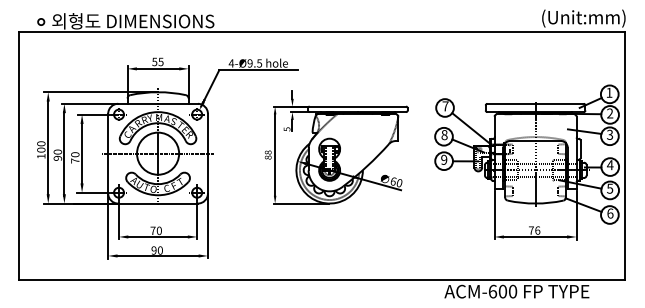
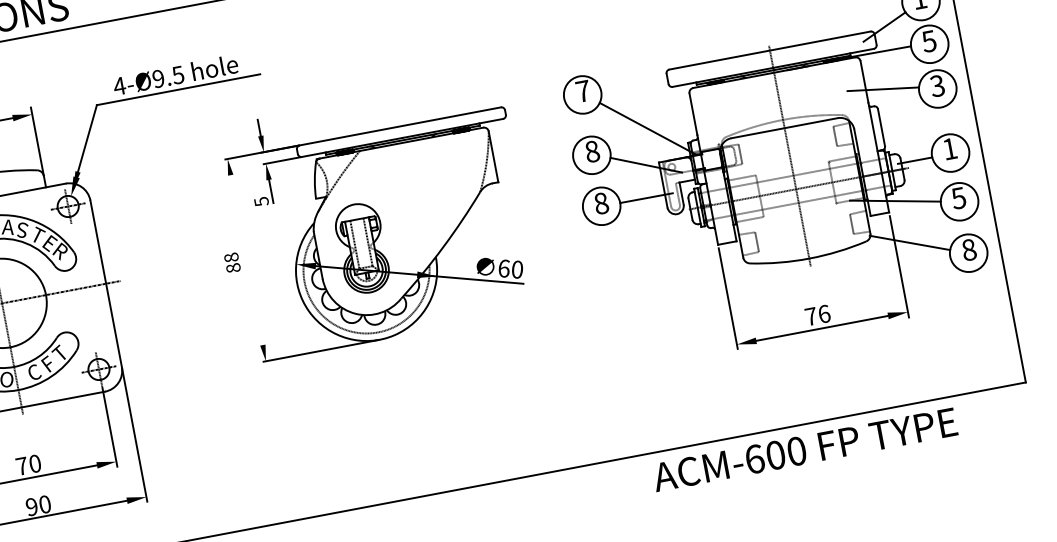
text: (610, 113) -> (930, 41), 2 -> 5
line: (275, 154) -> (247, 258), removed
text: (444, 159) -> (601, 202), 9 -> 8
text: (610, 165) -> (950, 149), 4 -> 1
text: (610, 213) -> (969, 249), 6 -> 8

